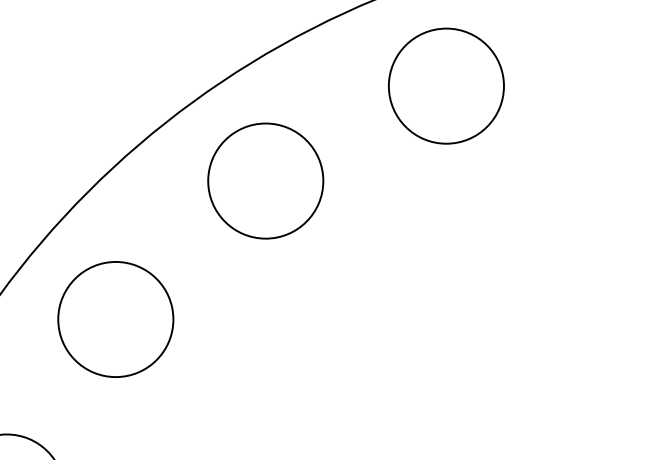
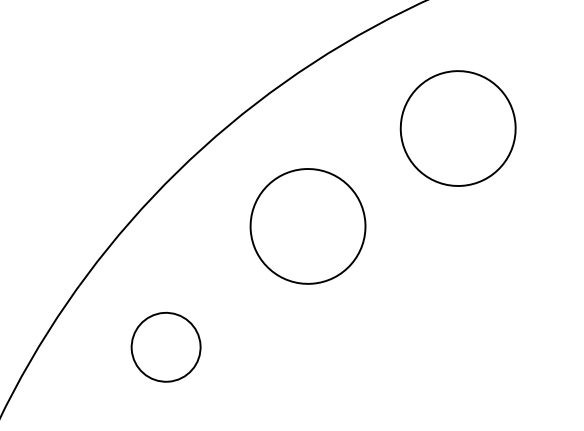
circle: (446, 85) -> (458, 127), moved
circle: (265, 180) -> (307, 225), moved
circle: (115, 319) -> (165, 347), size x0.6

